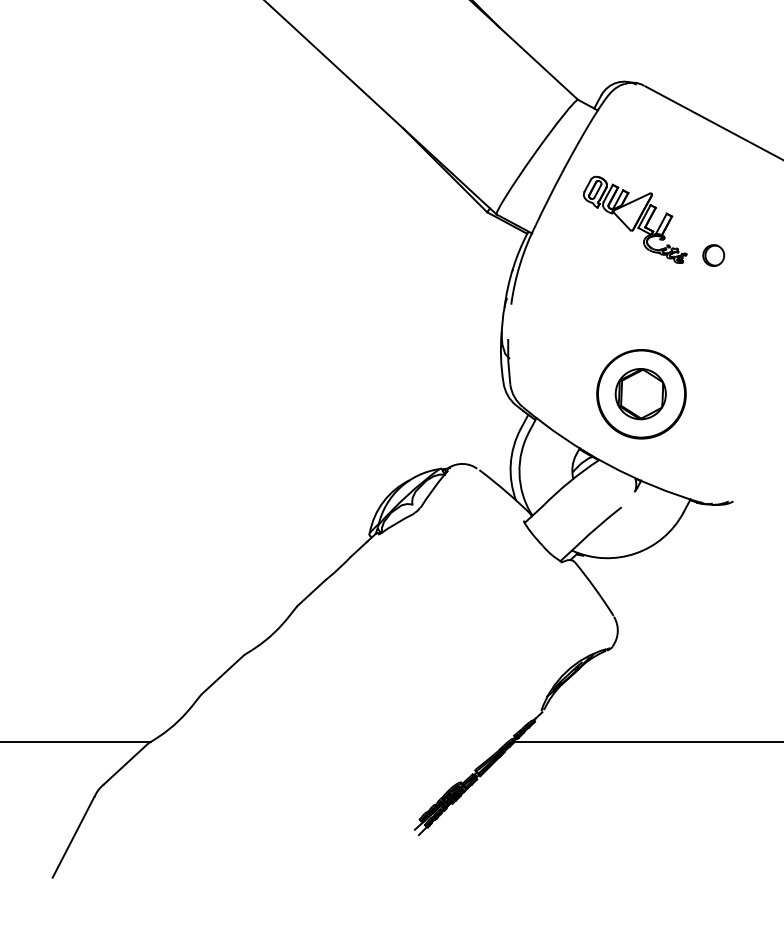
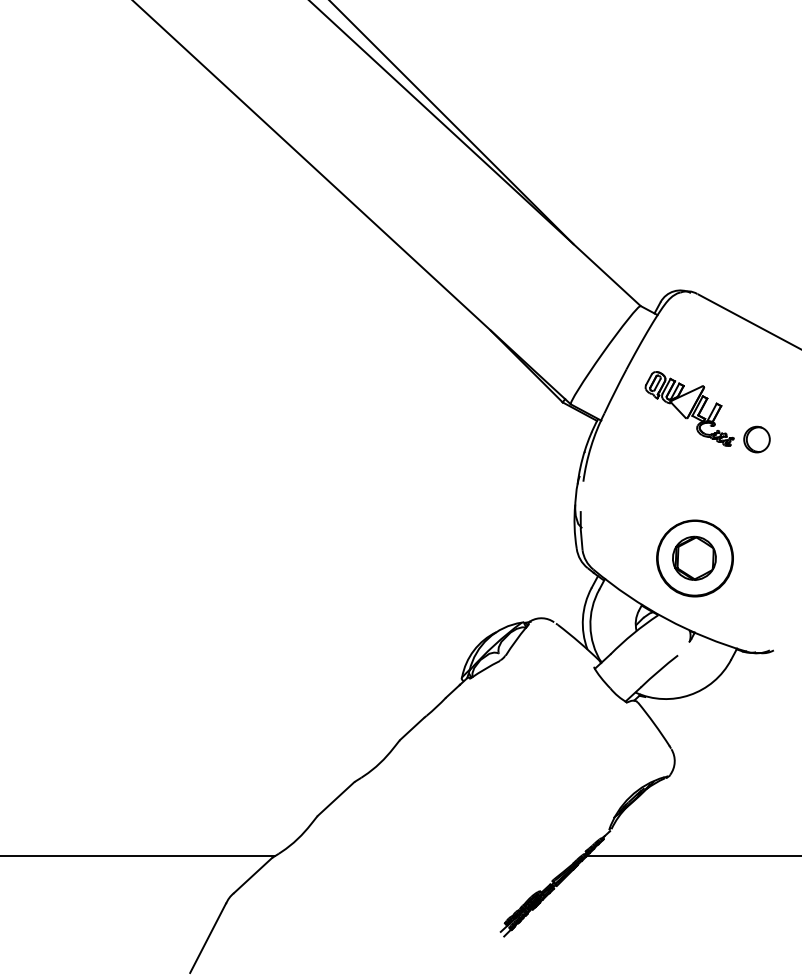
part: (713, 255) -> (756, 439), size x1.43

